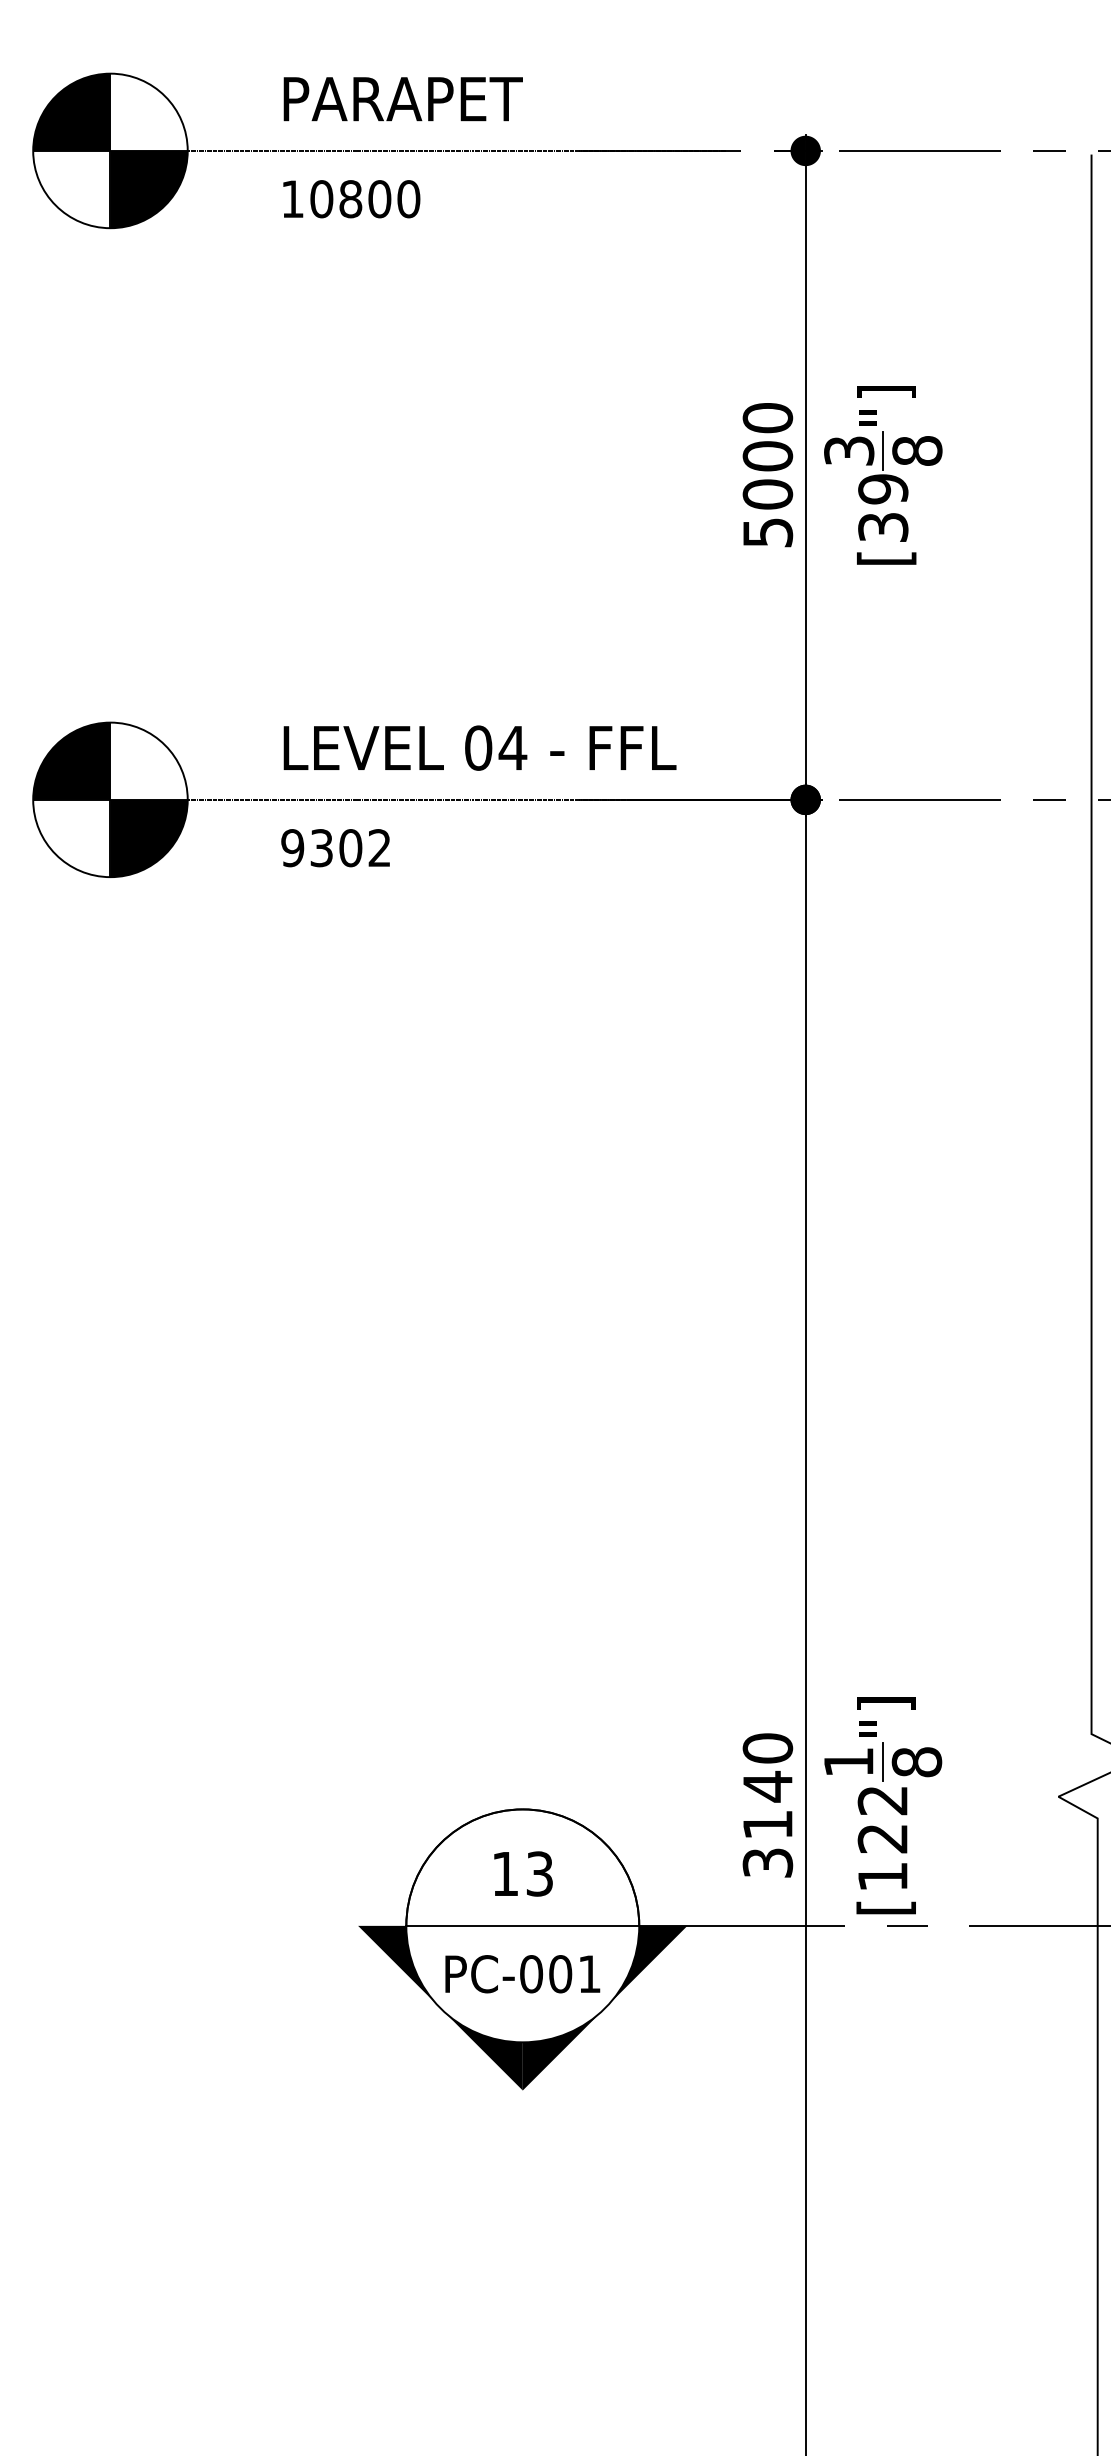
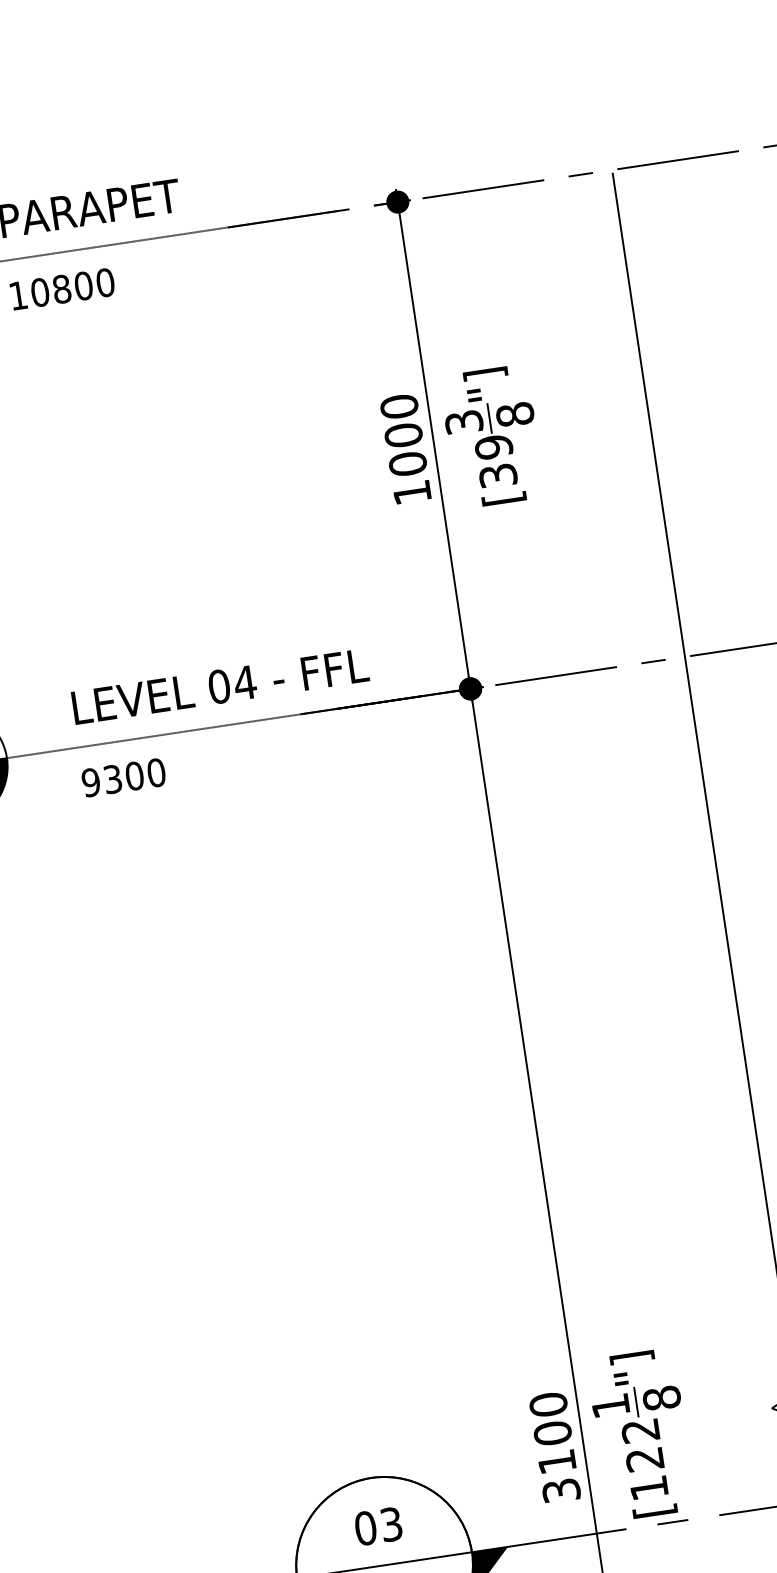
text: (768, 532) -> (412, 492), 5000 -> 1000
text: (379, 848) -> (156, 773), 9302 -> 9300
text: (767, 1786) -> (552, 1433), 3140 -> 3100
text: (505, 1873) -> (365, 1527), 13 -> 03

